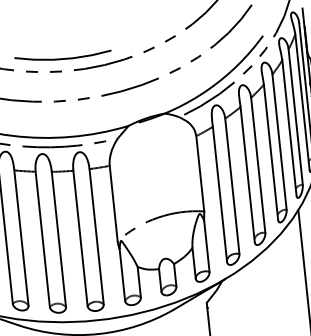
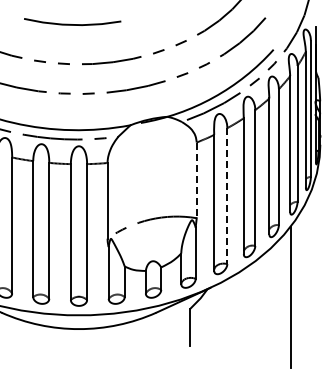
curve: (63, 58) -> (72, 24), moved
line: (200, 173) -> (196, 180), solid -> dashed
line: (232, 186) -> (227, 196), solid -> dashed

